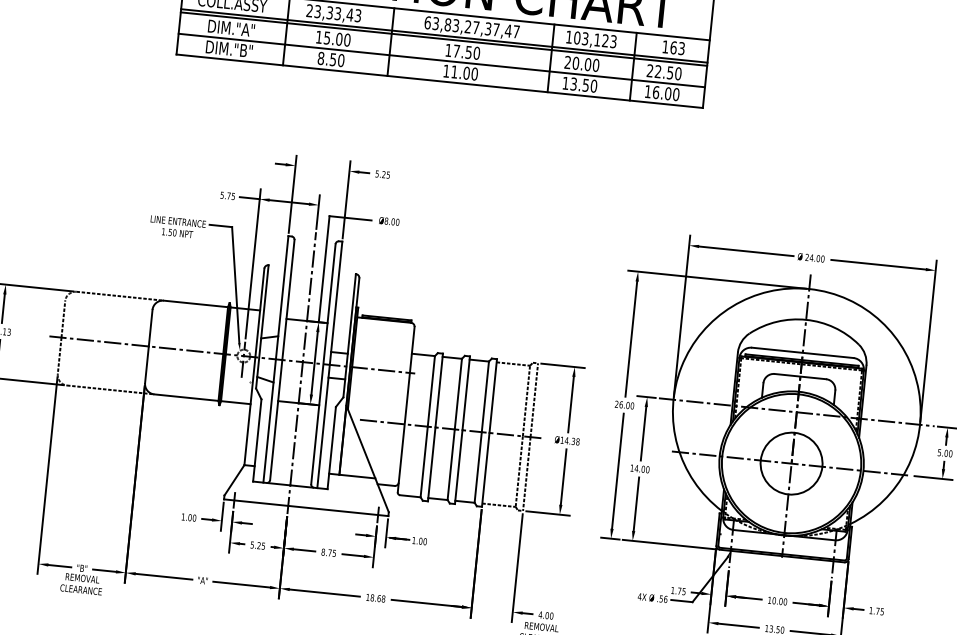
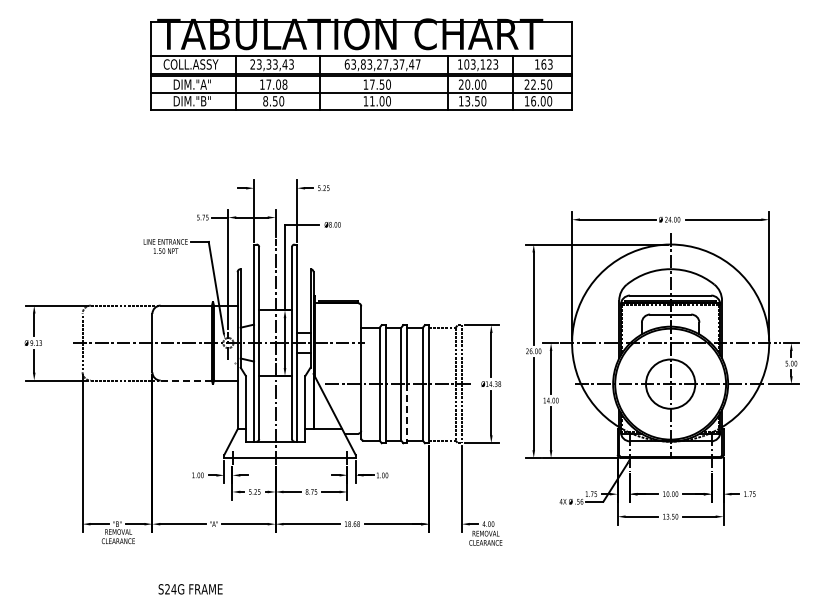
text: (336, 38) -> (276, 84), 15.00 -> 17.08
line: (186, 397) -> (186, 380), solid -> dashed
line: (458, 466) -> (407, 413), solid -> dashed

